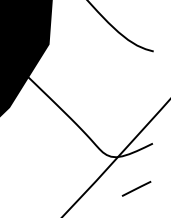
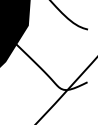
line: (135, 187) -> (77, 107), removed

